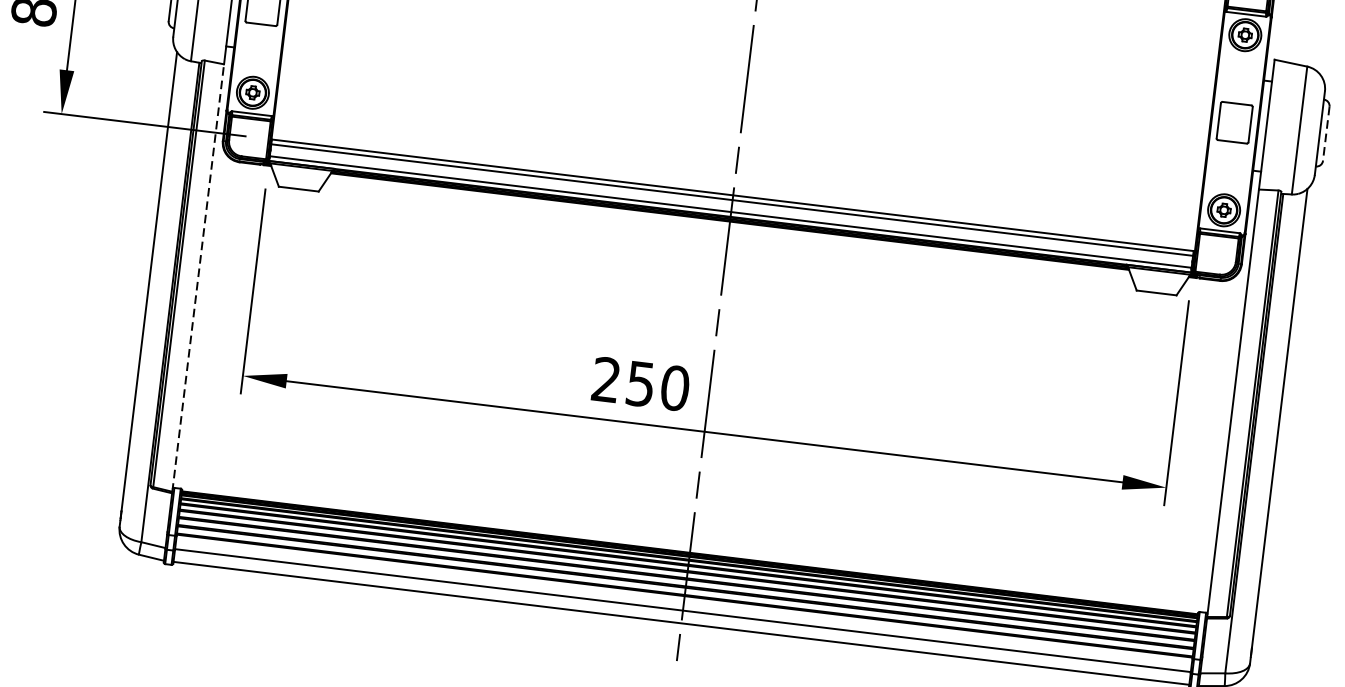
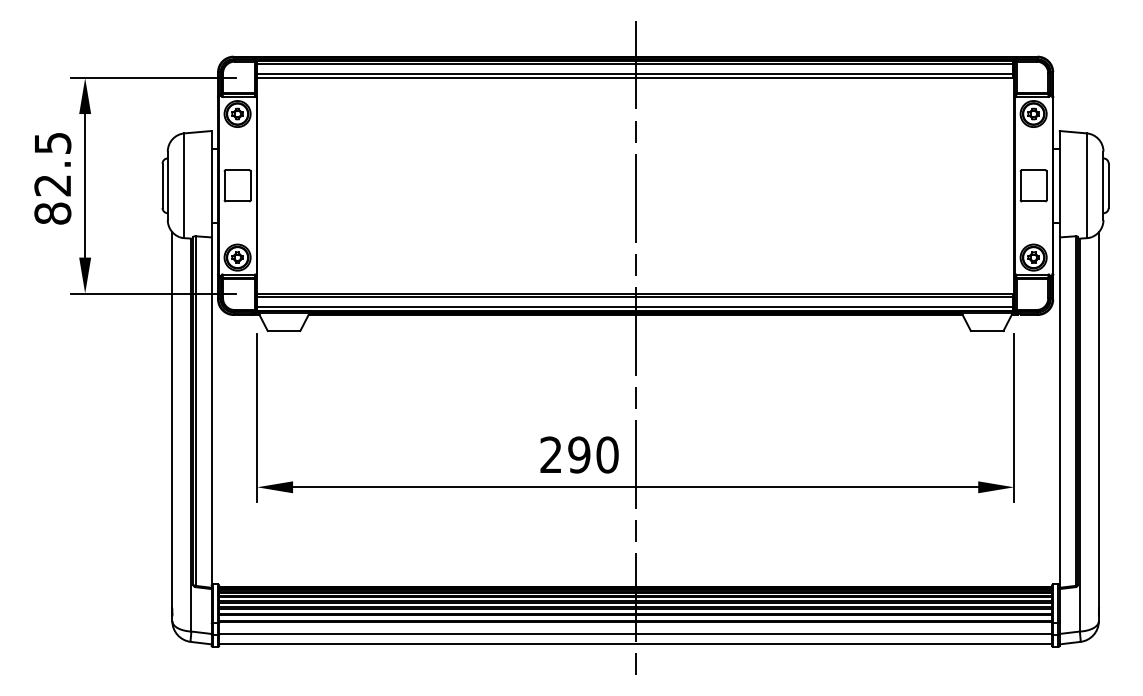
line: (1325, 134) -> (1108, 186), dashed -> solid
line: (198, 277) -> (211, 412), dashed -> solid
text: (640, 383) -> (579, 454), 250 -> 290

